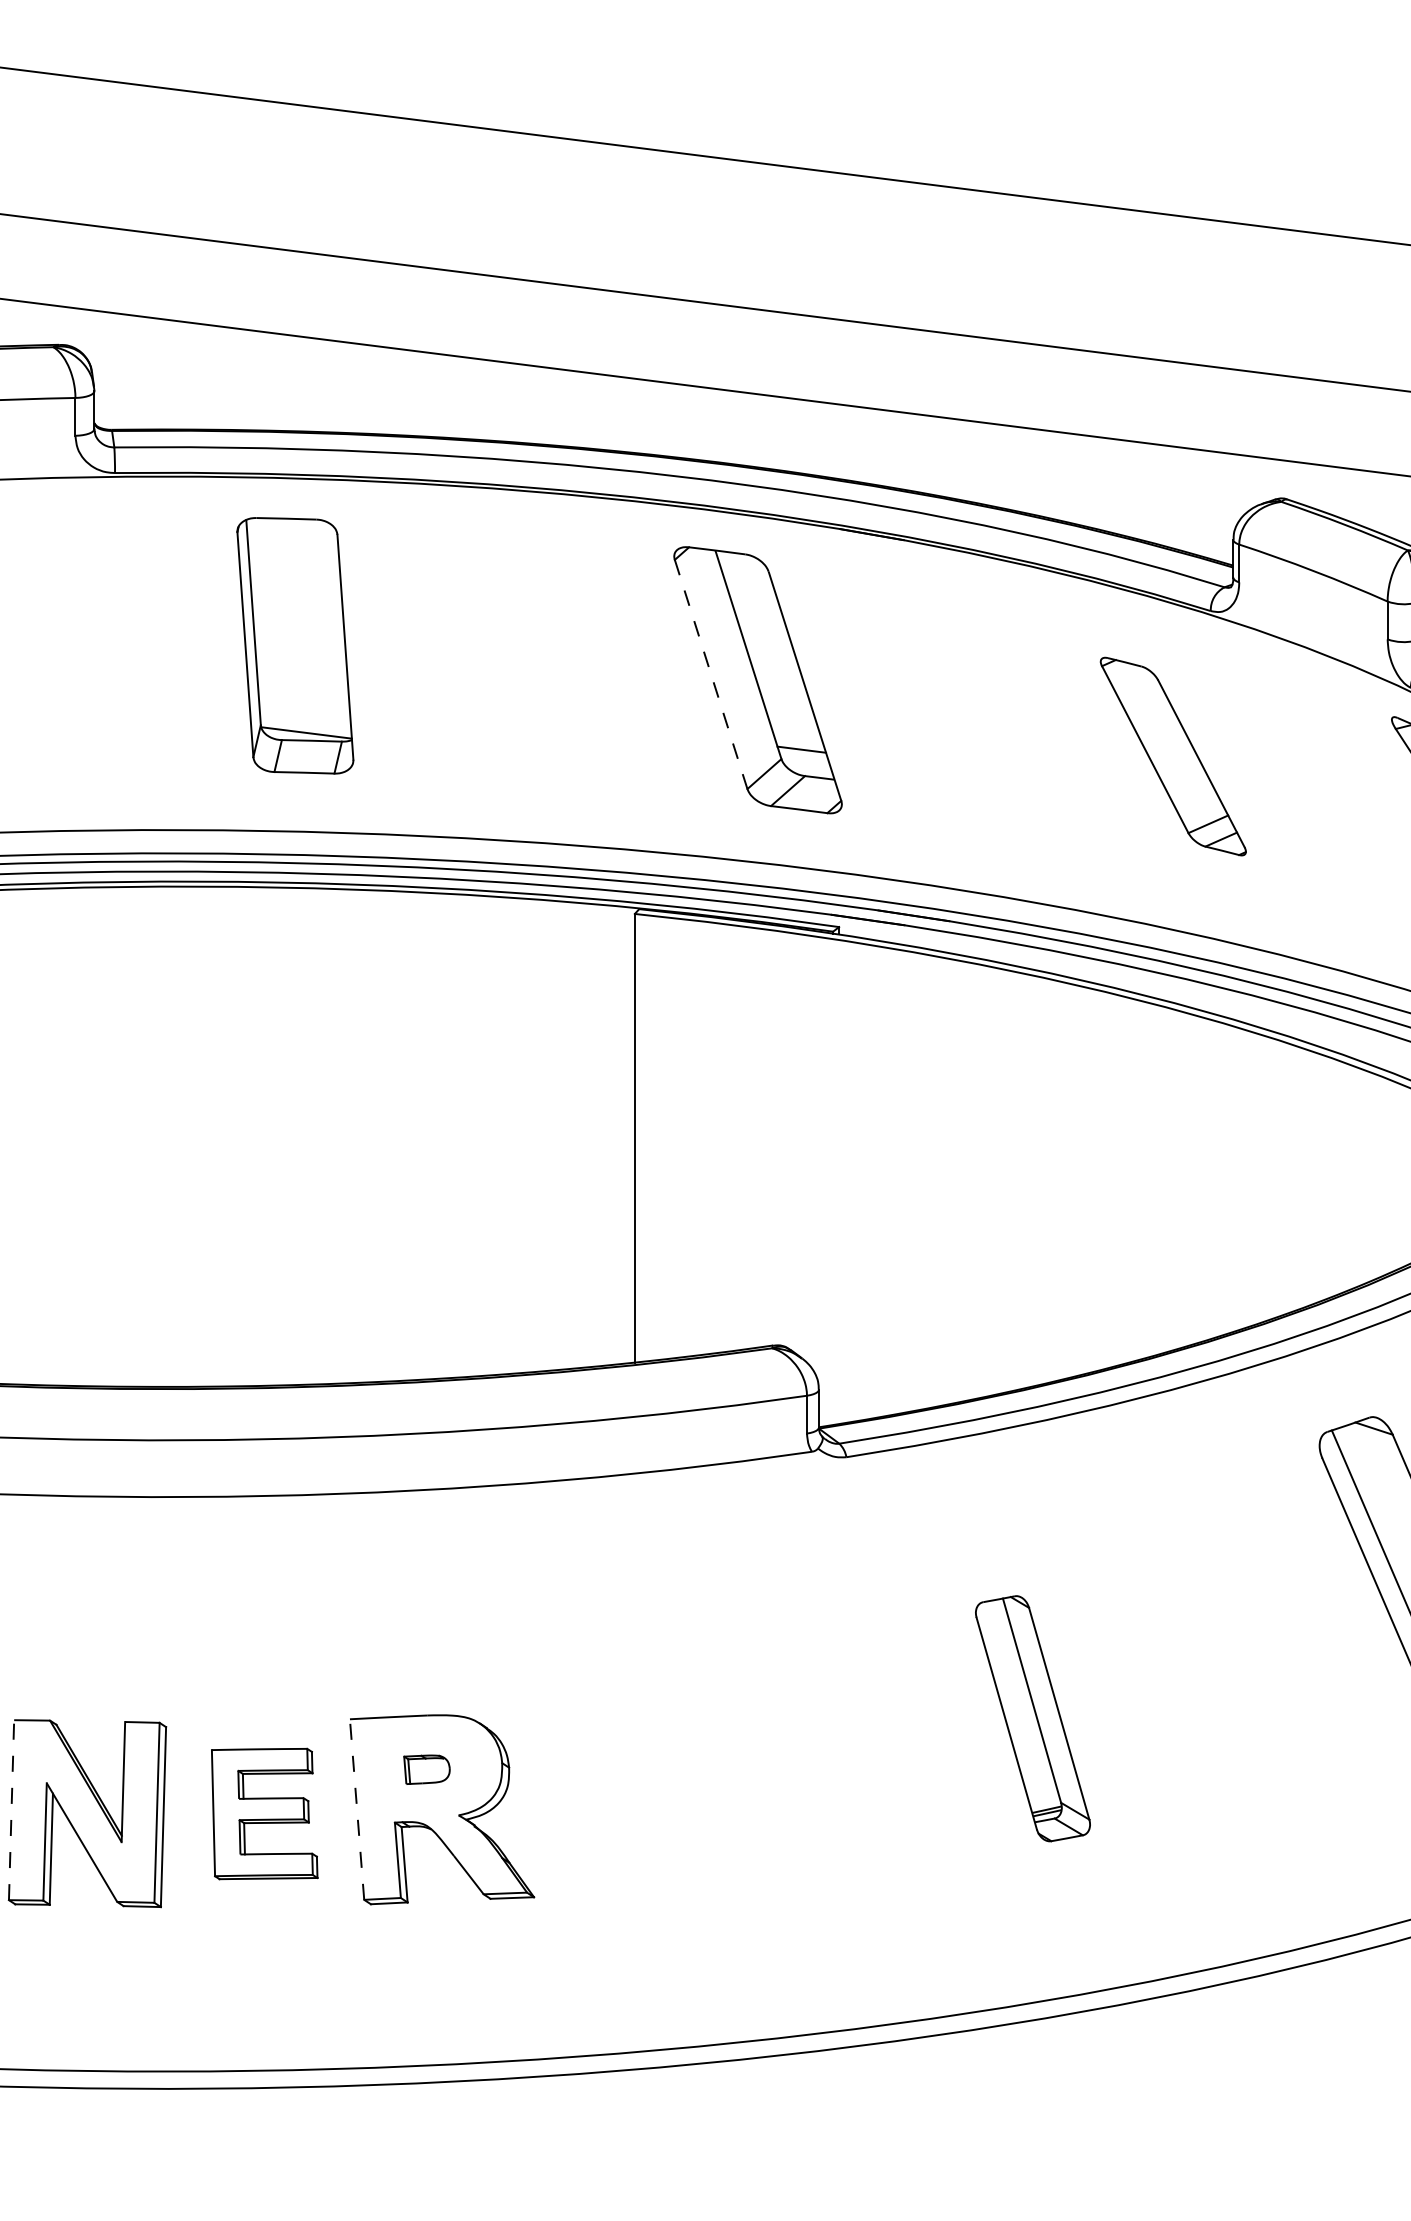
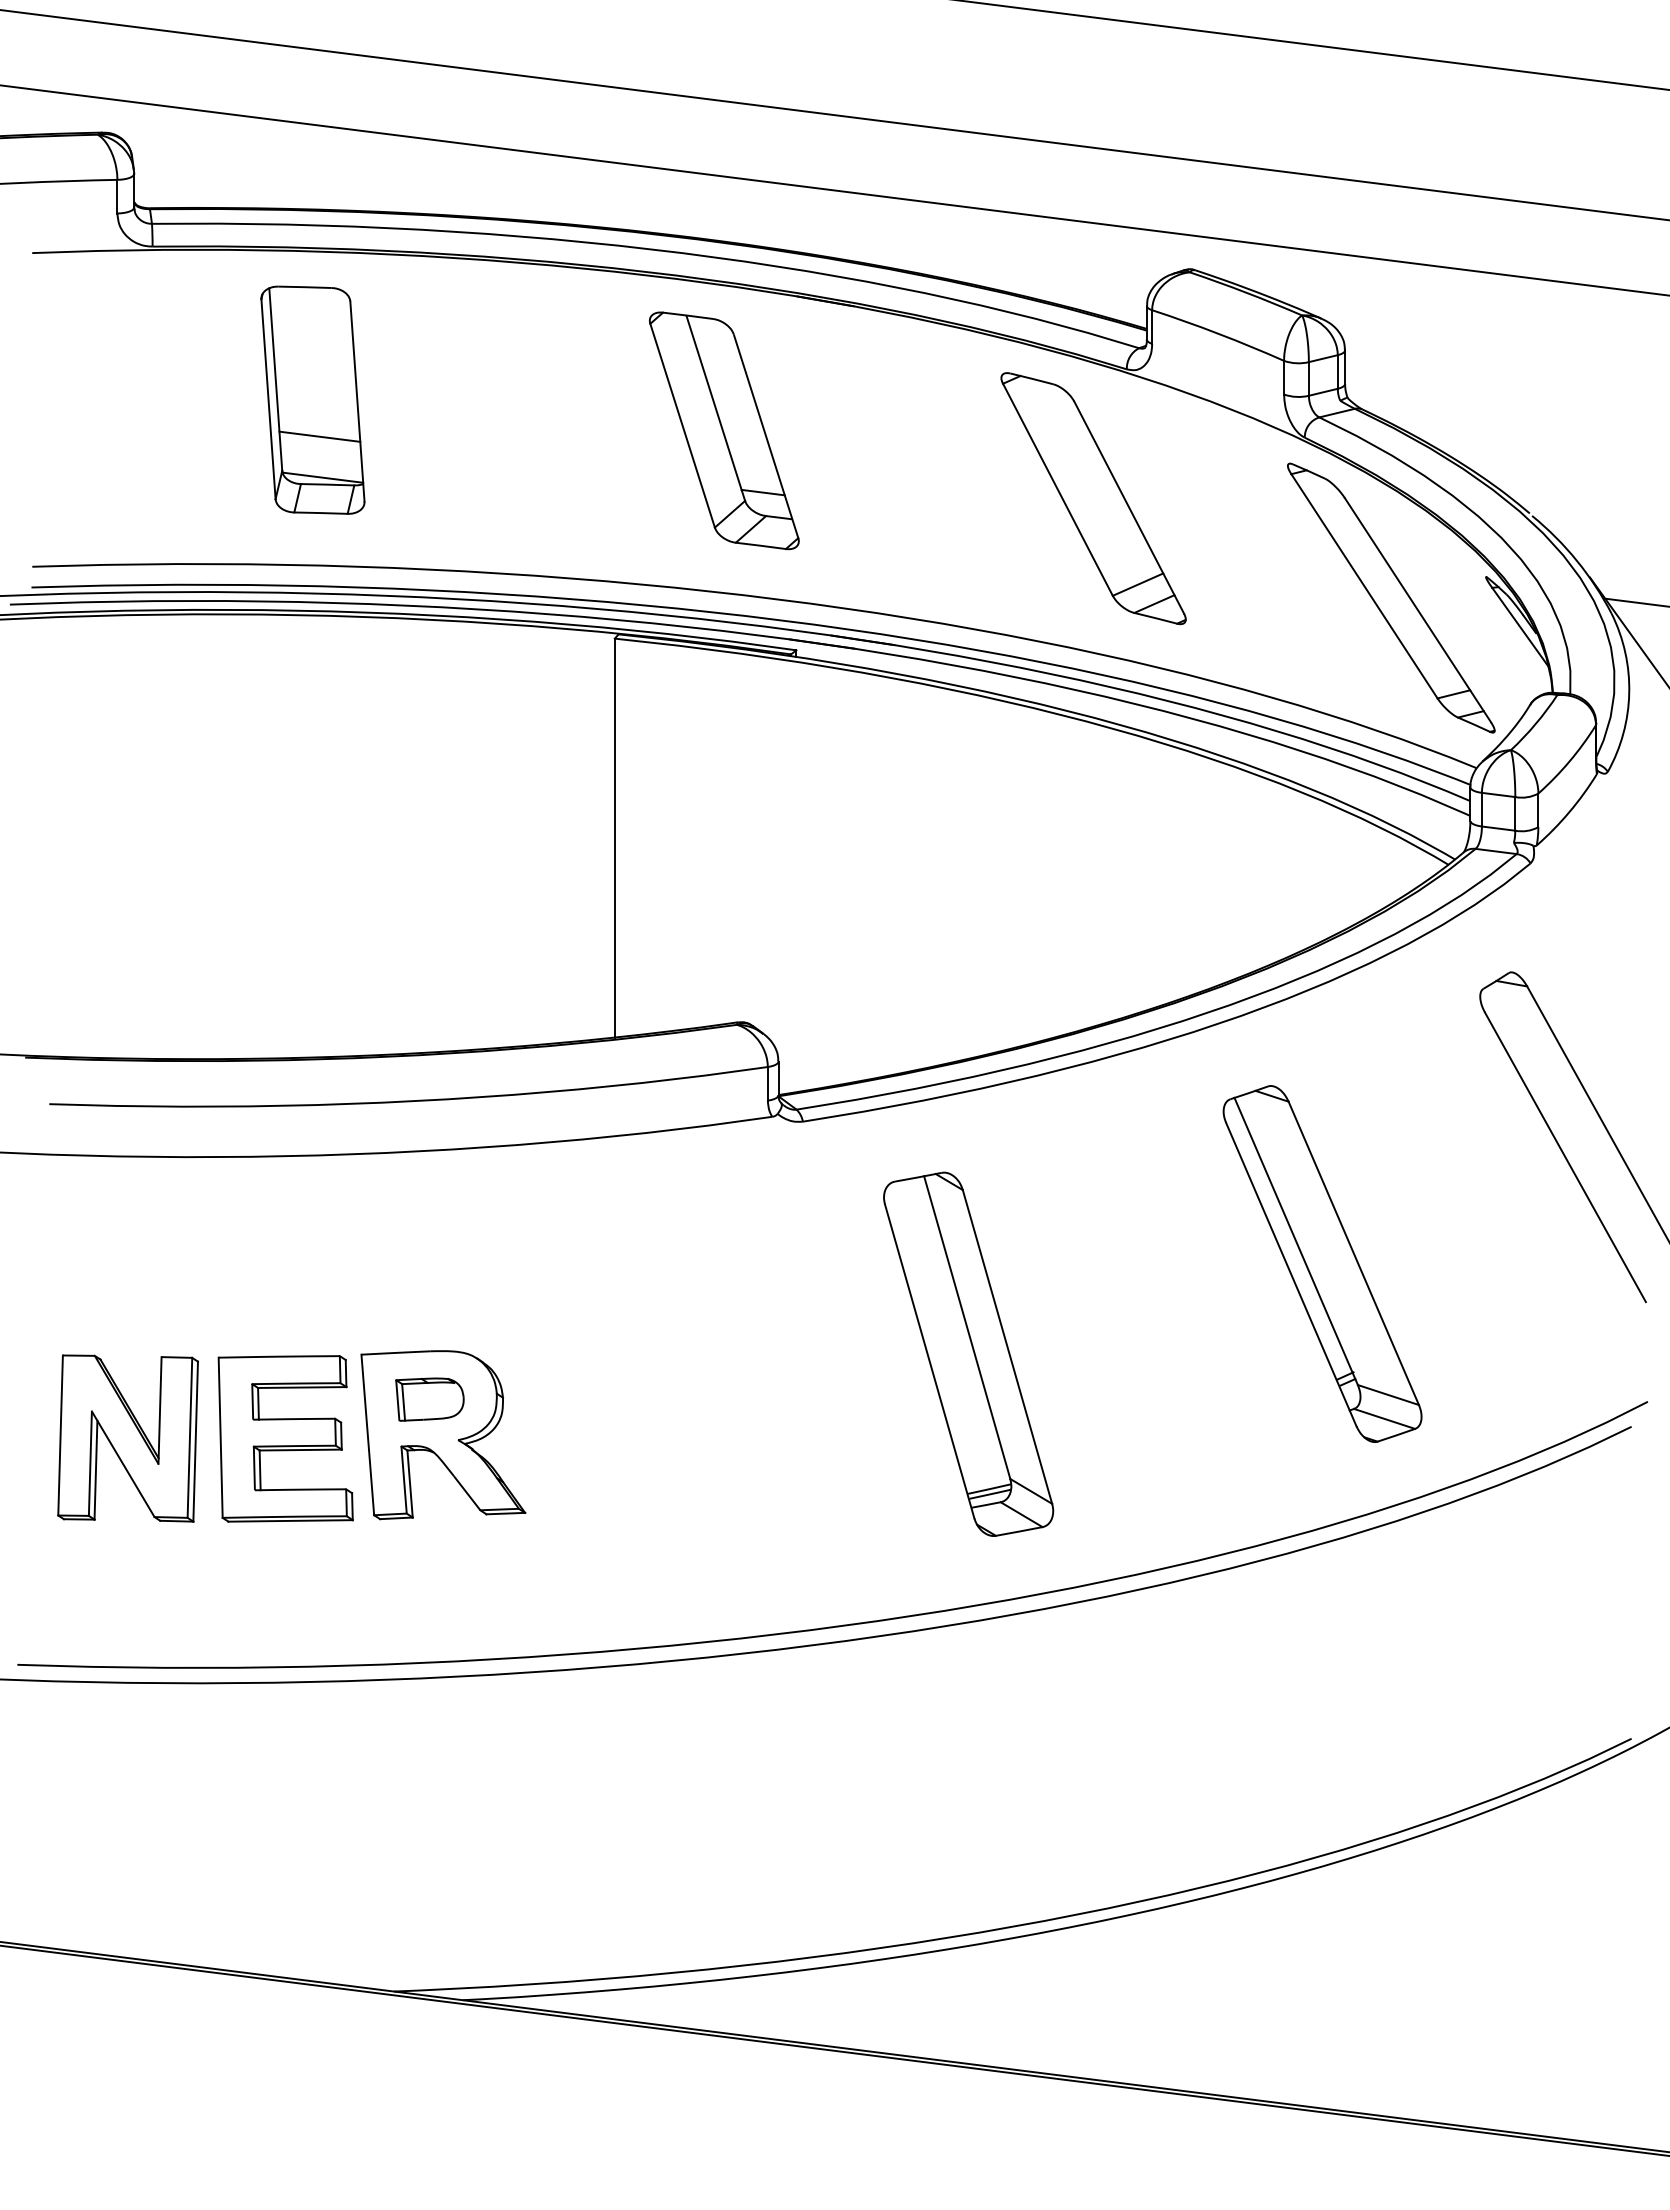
line: (711, 674) -> (682, 425), dashed -> solid
line: (302, 686) -> (319, 436), added
part: (1173, 756) -> (1093, 498), size x1.43
part: (1032, 1717) -> (968, 1353), size x1.67
part: (426, 1769) -> (429, 1399), size x1.67
line: (356, 1809) -> (367, 1434), dashed -> solid
line: (11, 1810) -> (60, 1435), dashed -> solid
part: (264, 1813) -> (285, 1438), size x1.43

